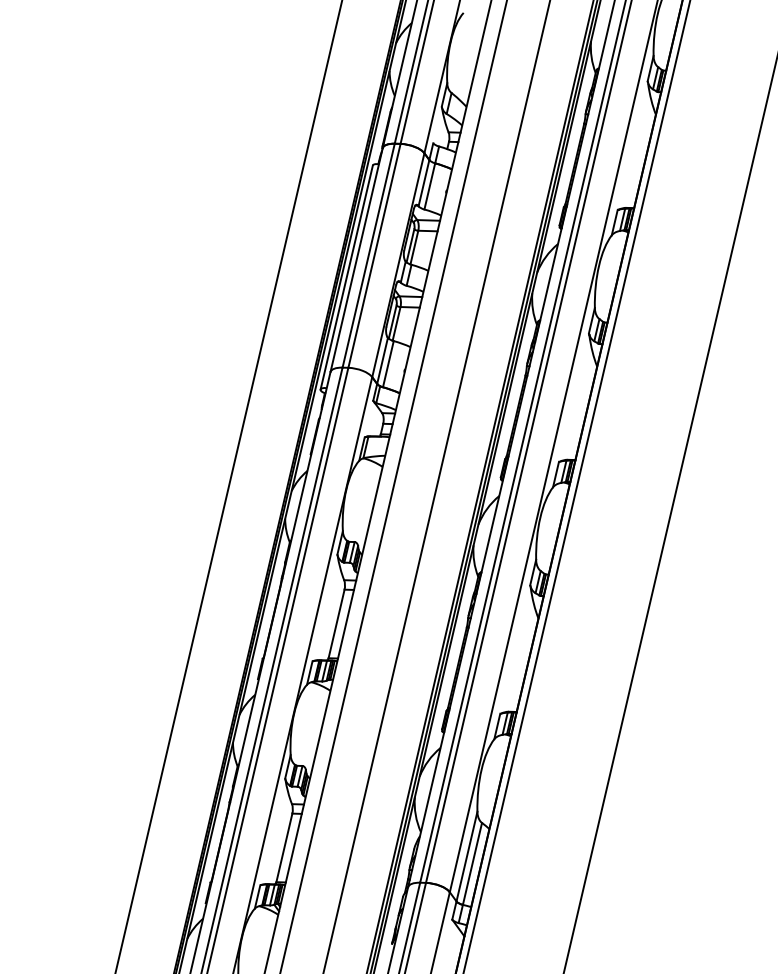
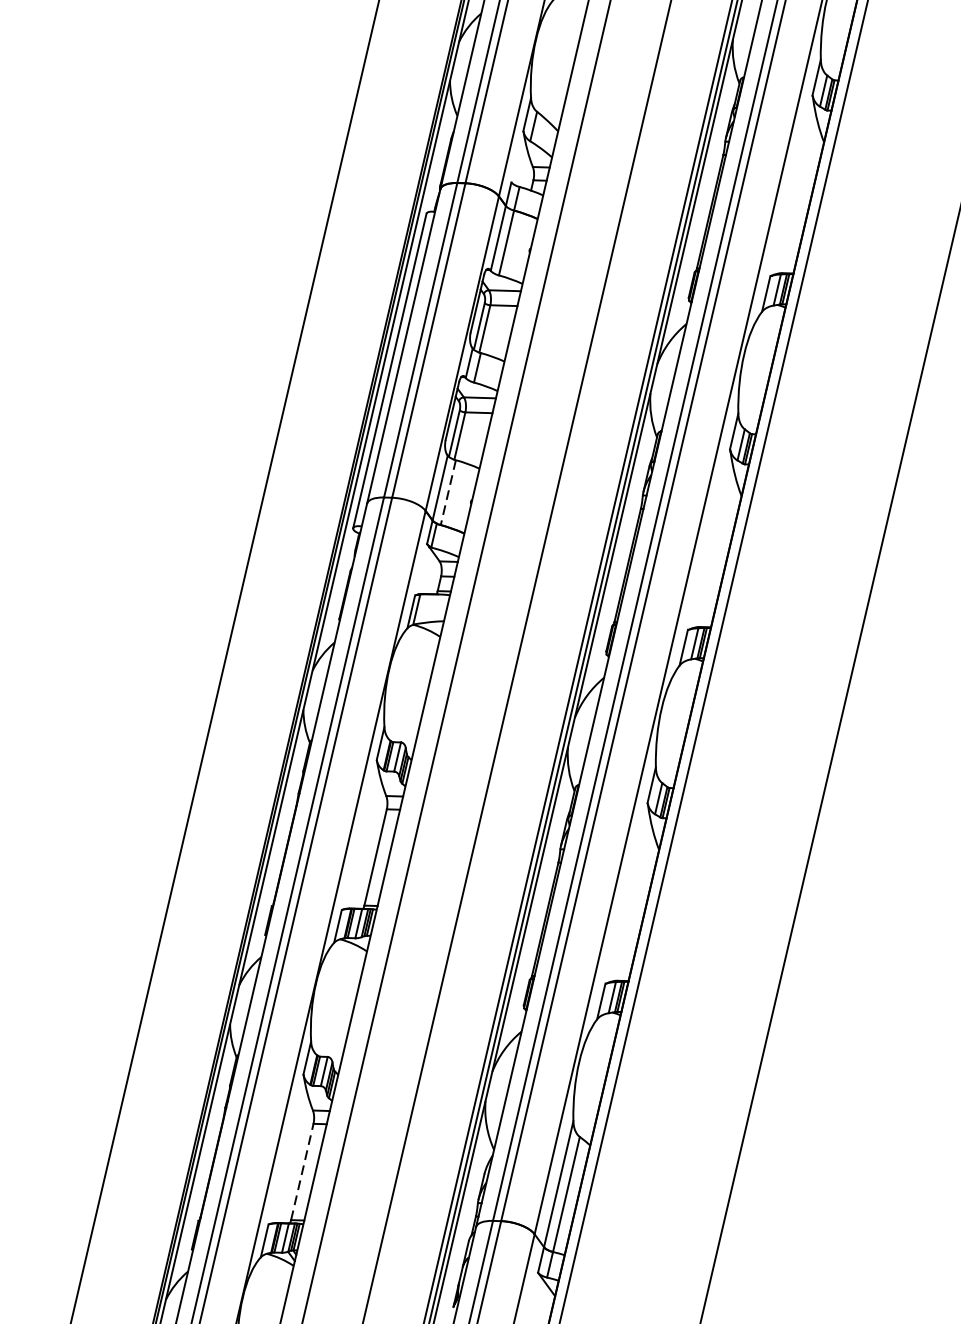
line: (388, 364) -> (448, 493), solid -> dashed
line: (284, 847) -> (302, 1171), solid -> dashed

